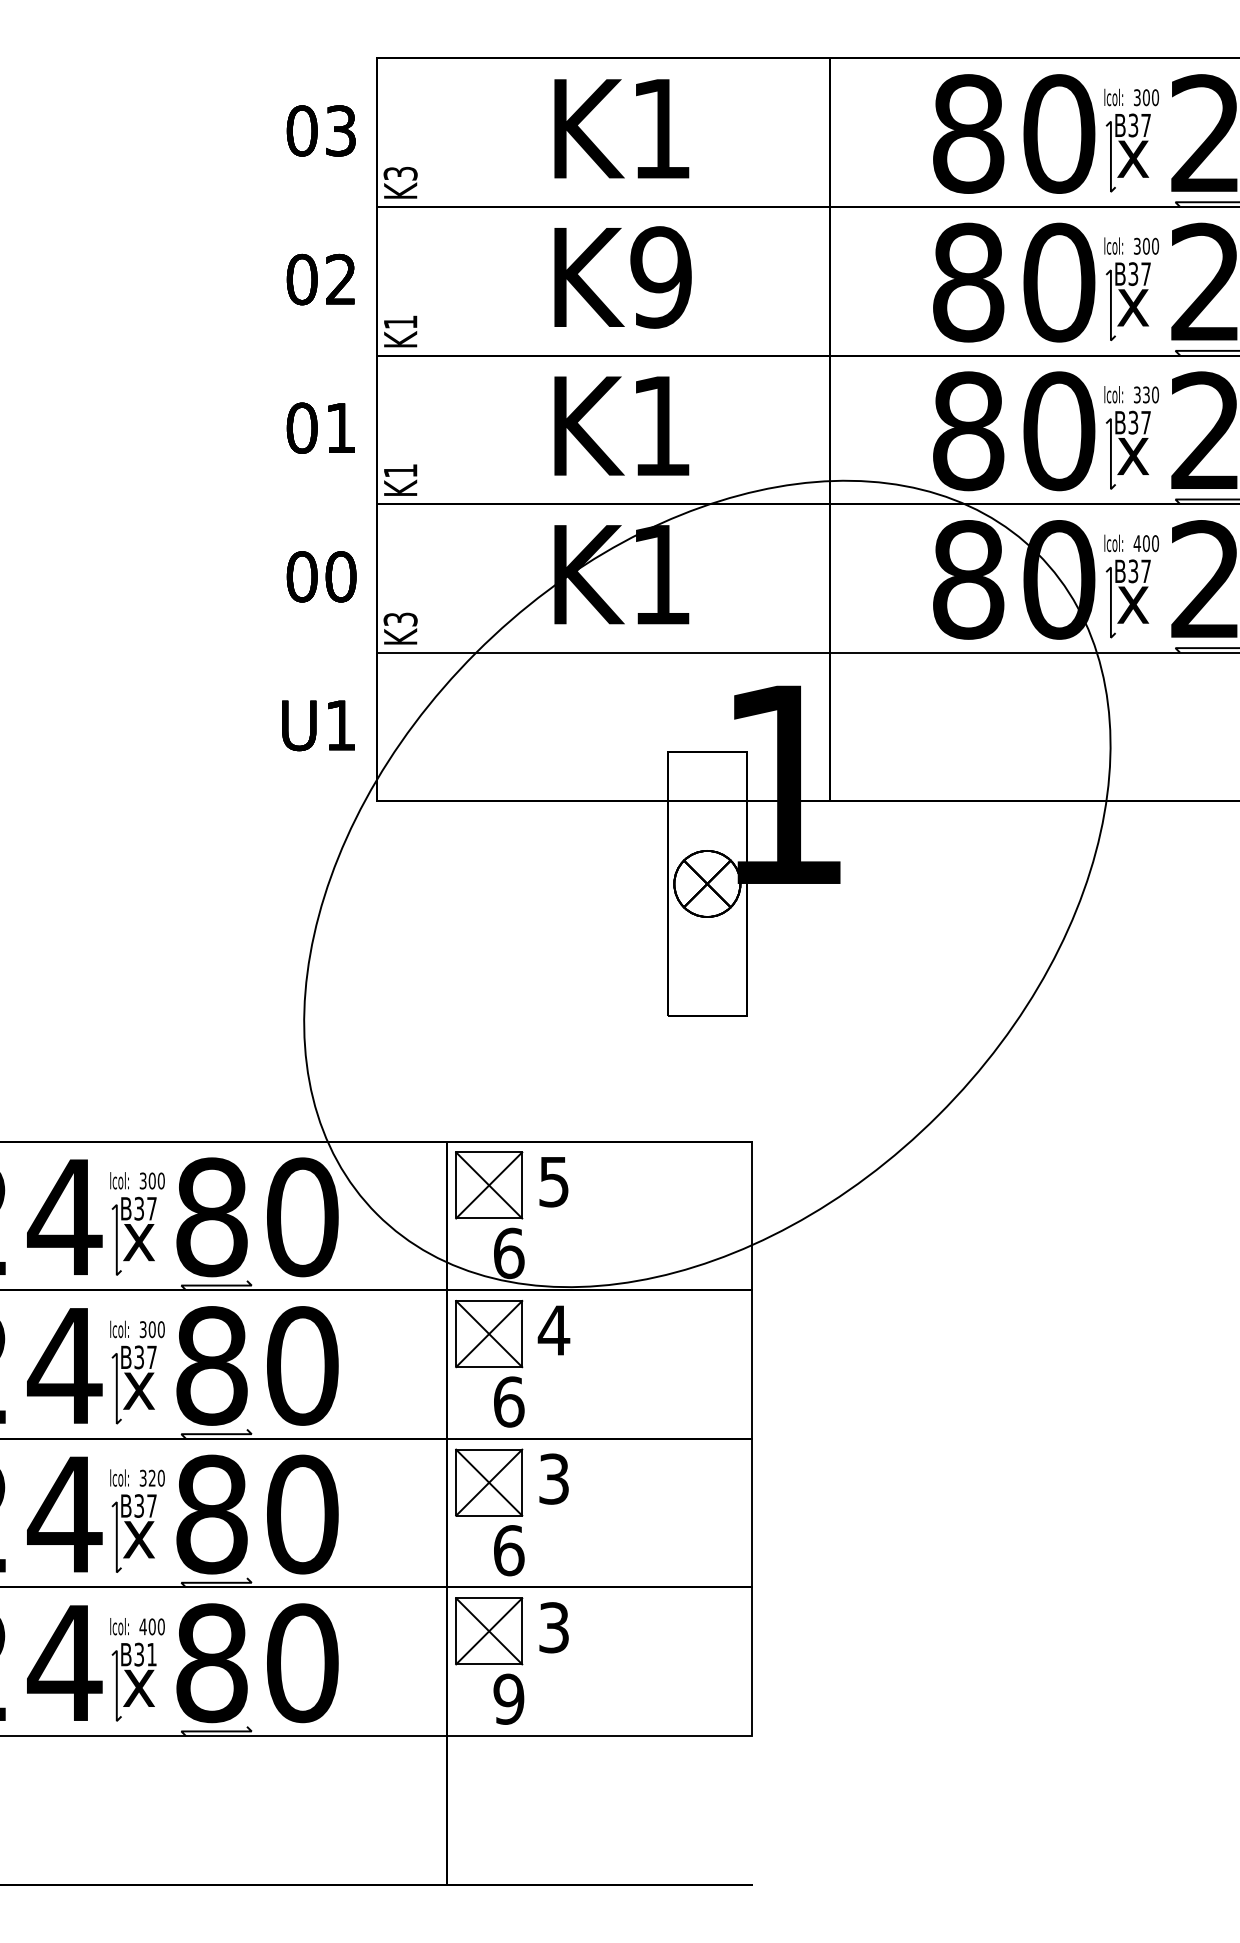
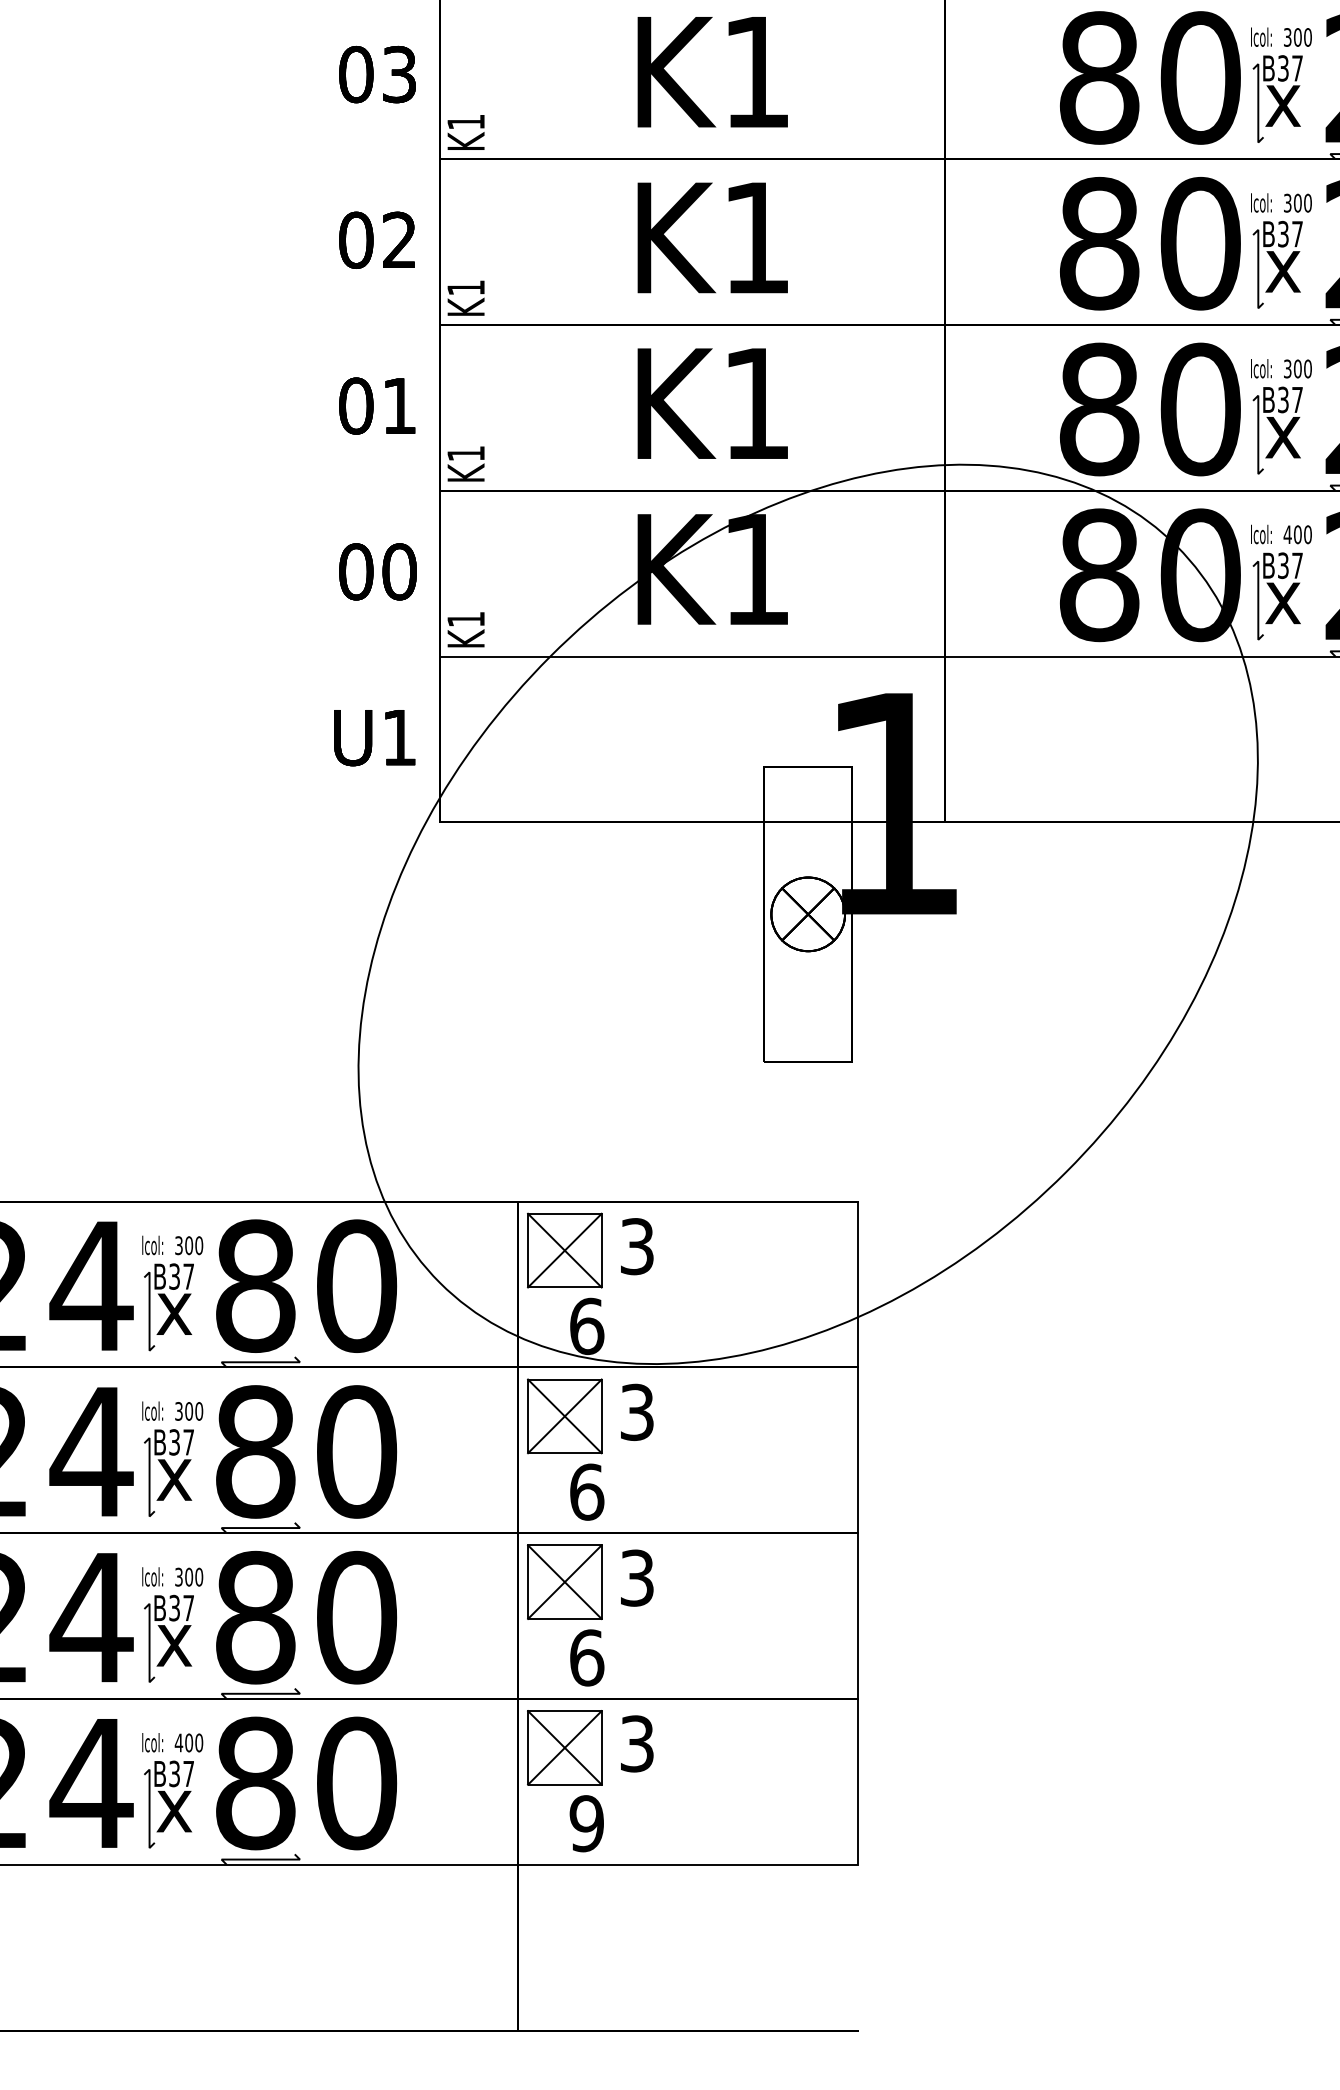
text: (400, 173) -> (465, 122), K3 -> K1
text: (660, 277) -> (755, 237), K9 -> K1
text: (1145, 394) -> (1296, 368), 330 -> 300
text: (400, 619) -> (465, 619), K3 -> K1
text: (553, 1181) -> (636, 1246), 5 -> 3
text: (553, 1330) -> (636, 1412), 4 -> 3
text: (151, 1477) -> (188, 1576), 320 -> 300
text: (151, 1654) -> (188, 1773), B31 -> B37

